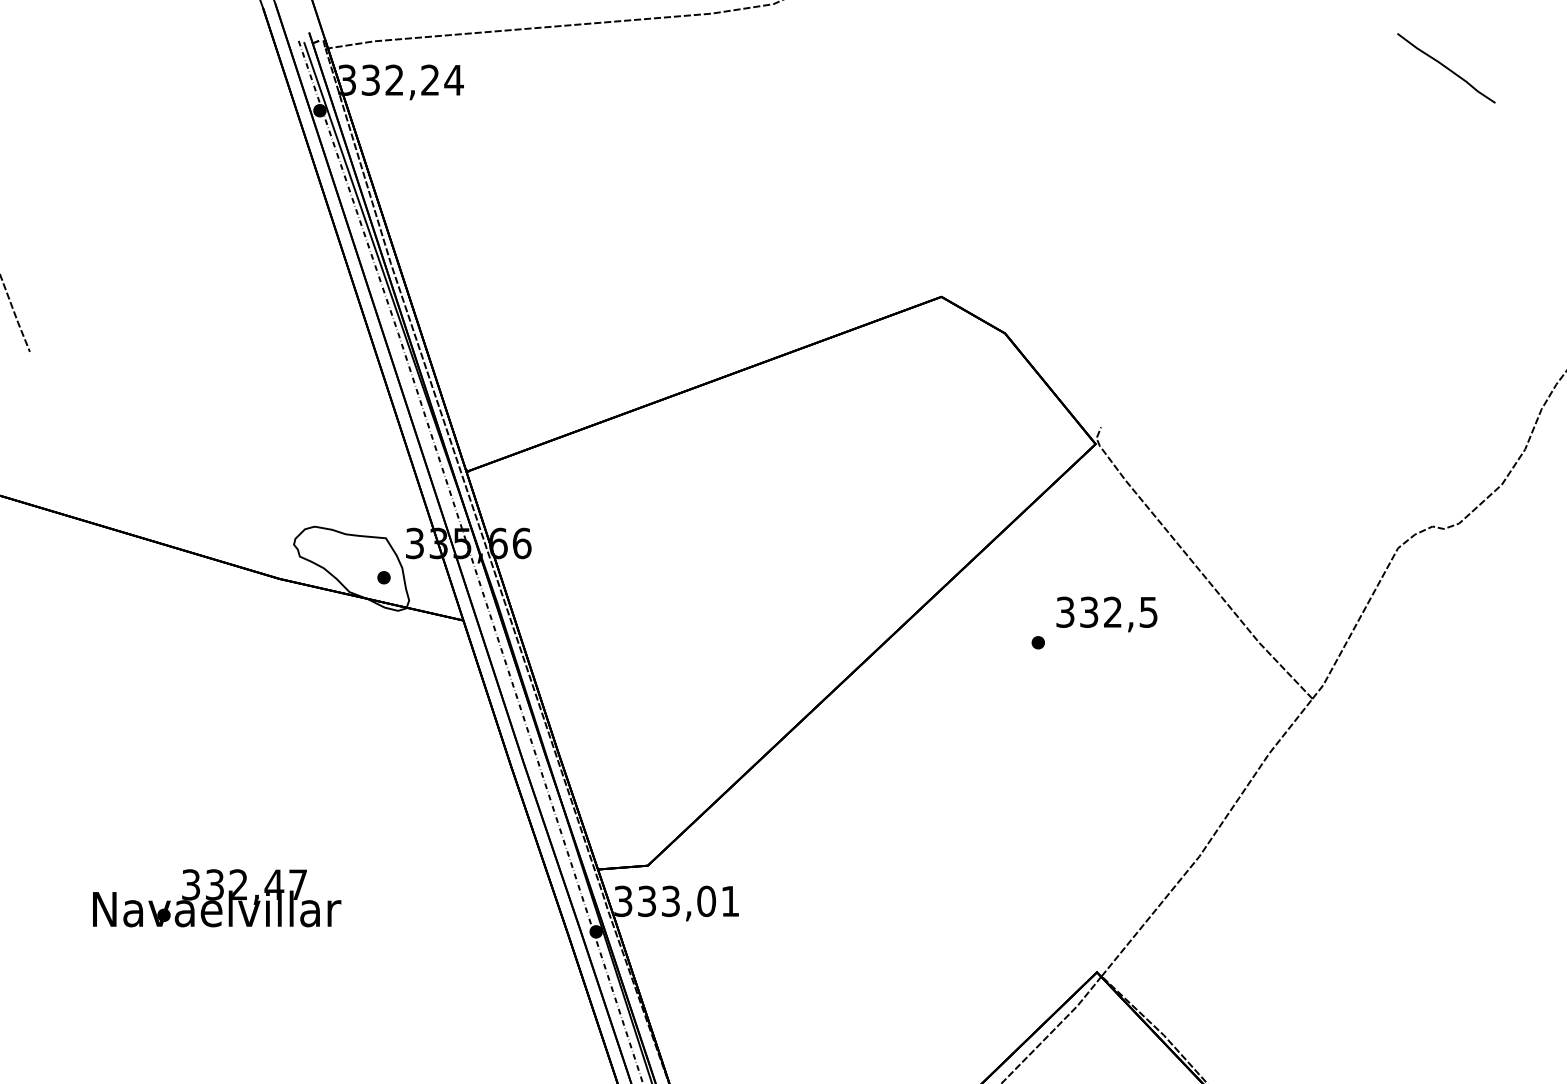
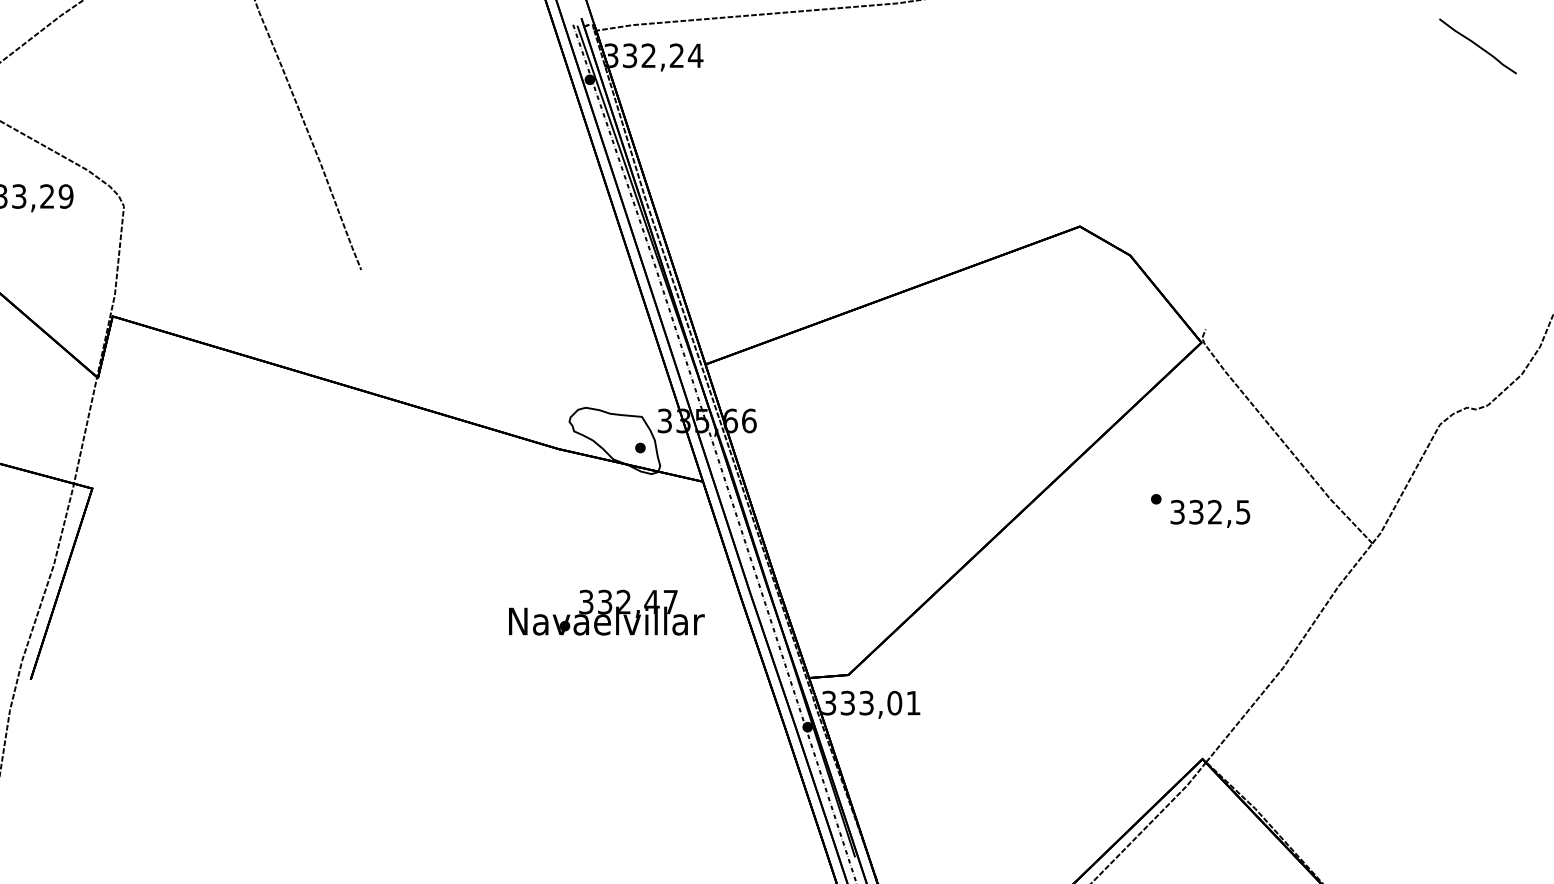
text: (1107, 613) -> (1210, 513), moved
text: (216, 898) -> (606, 612), moved

